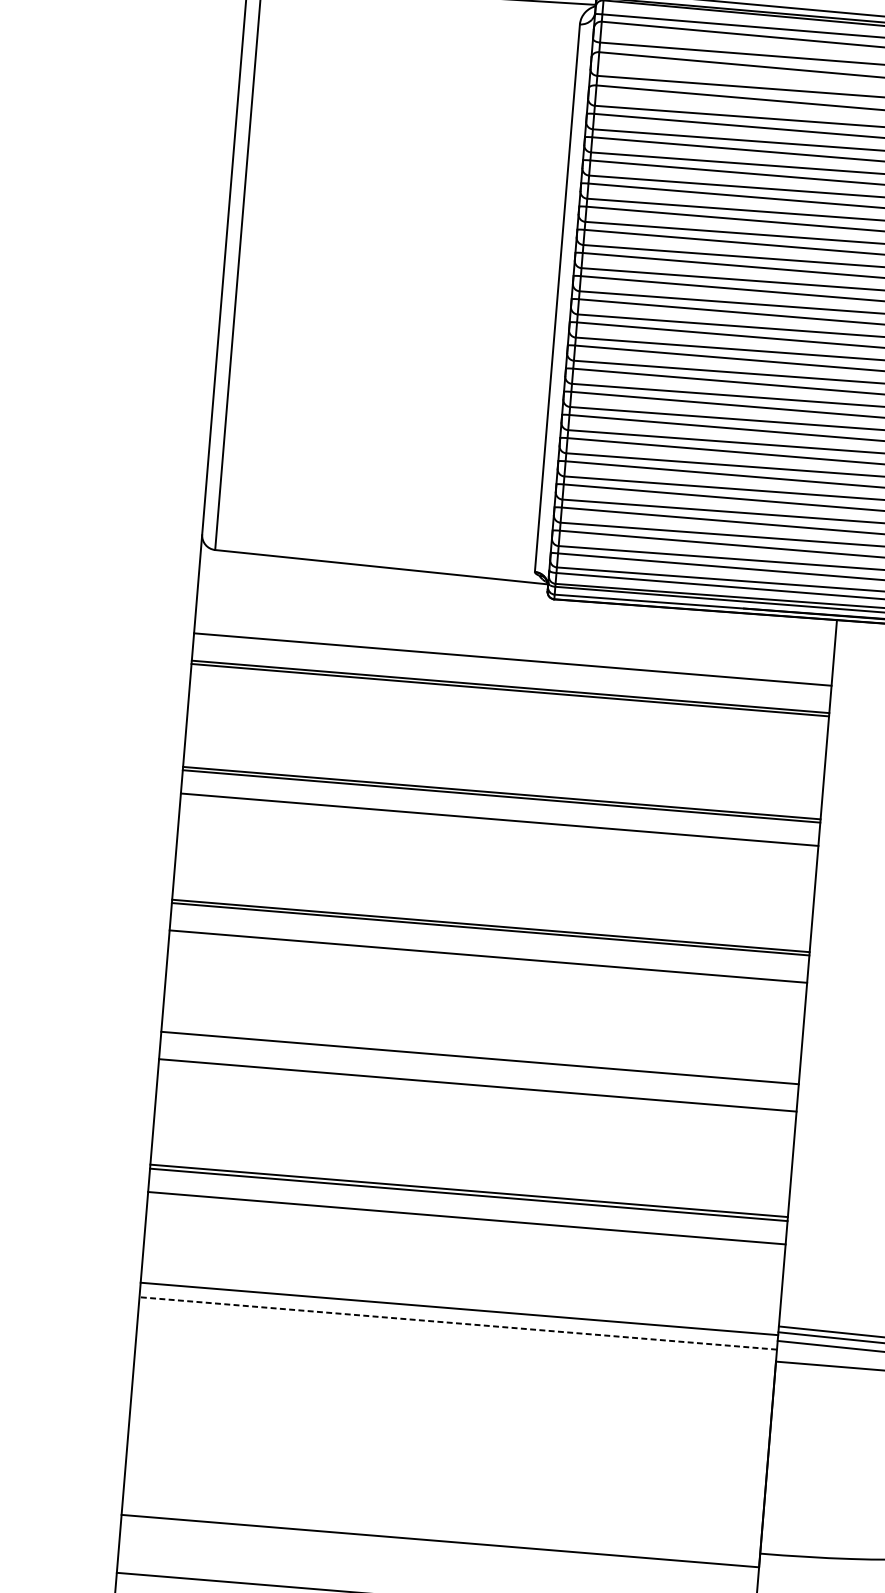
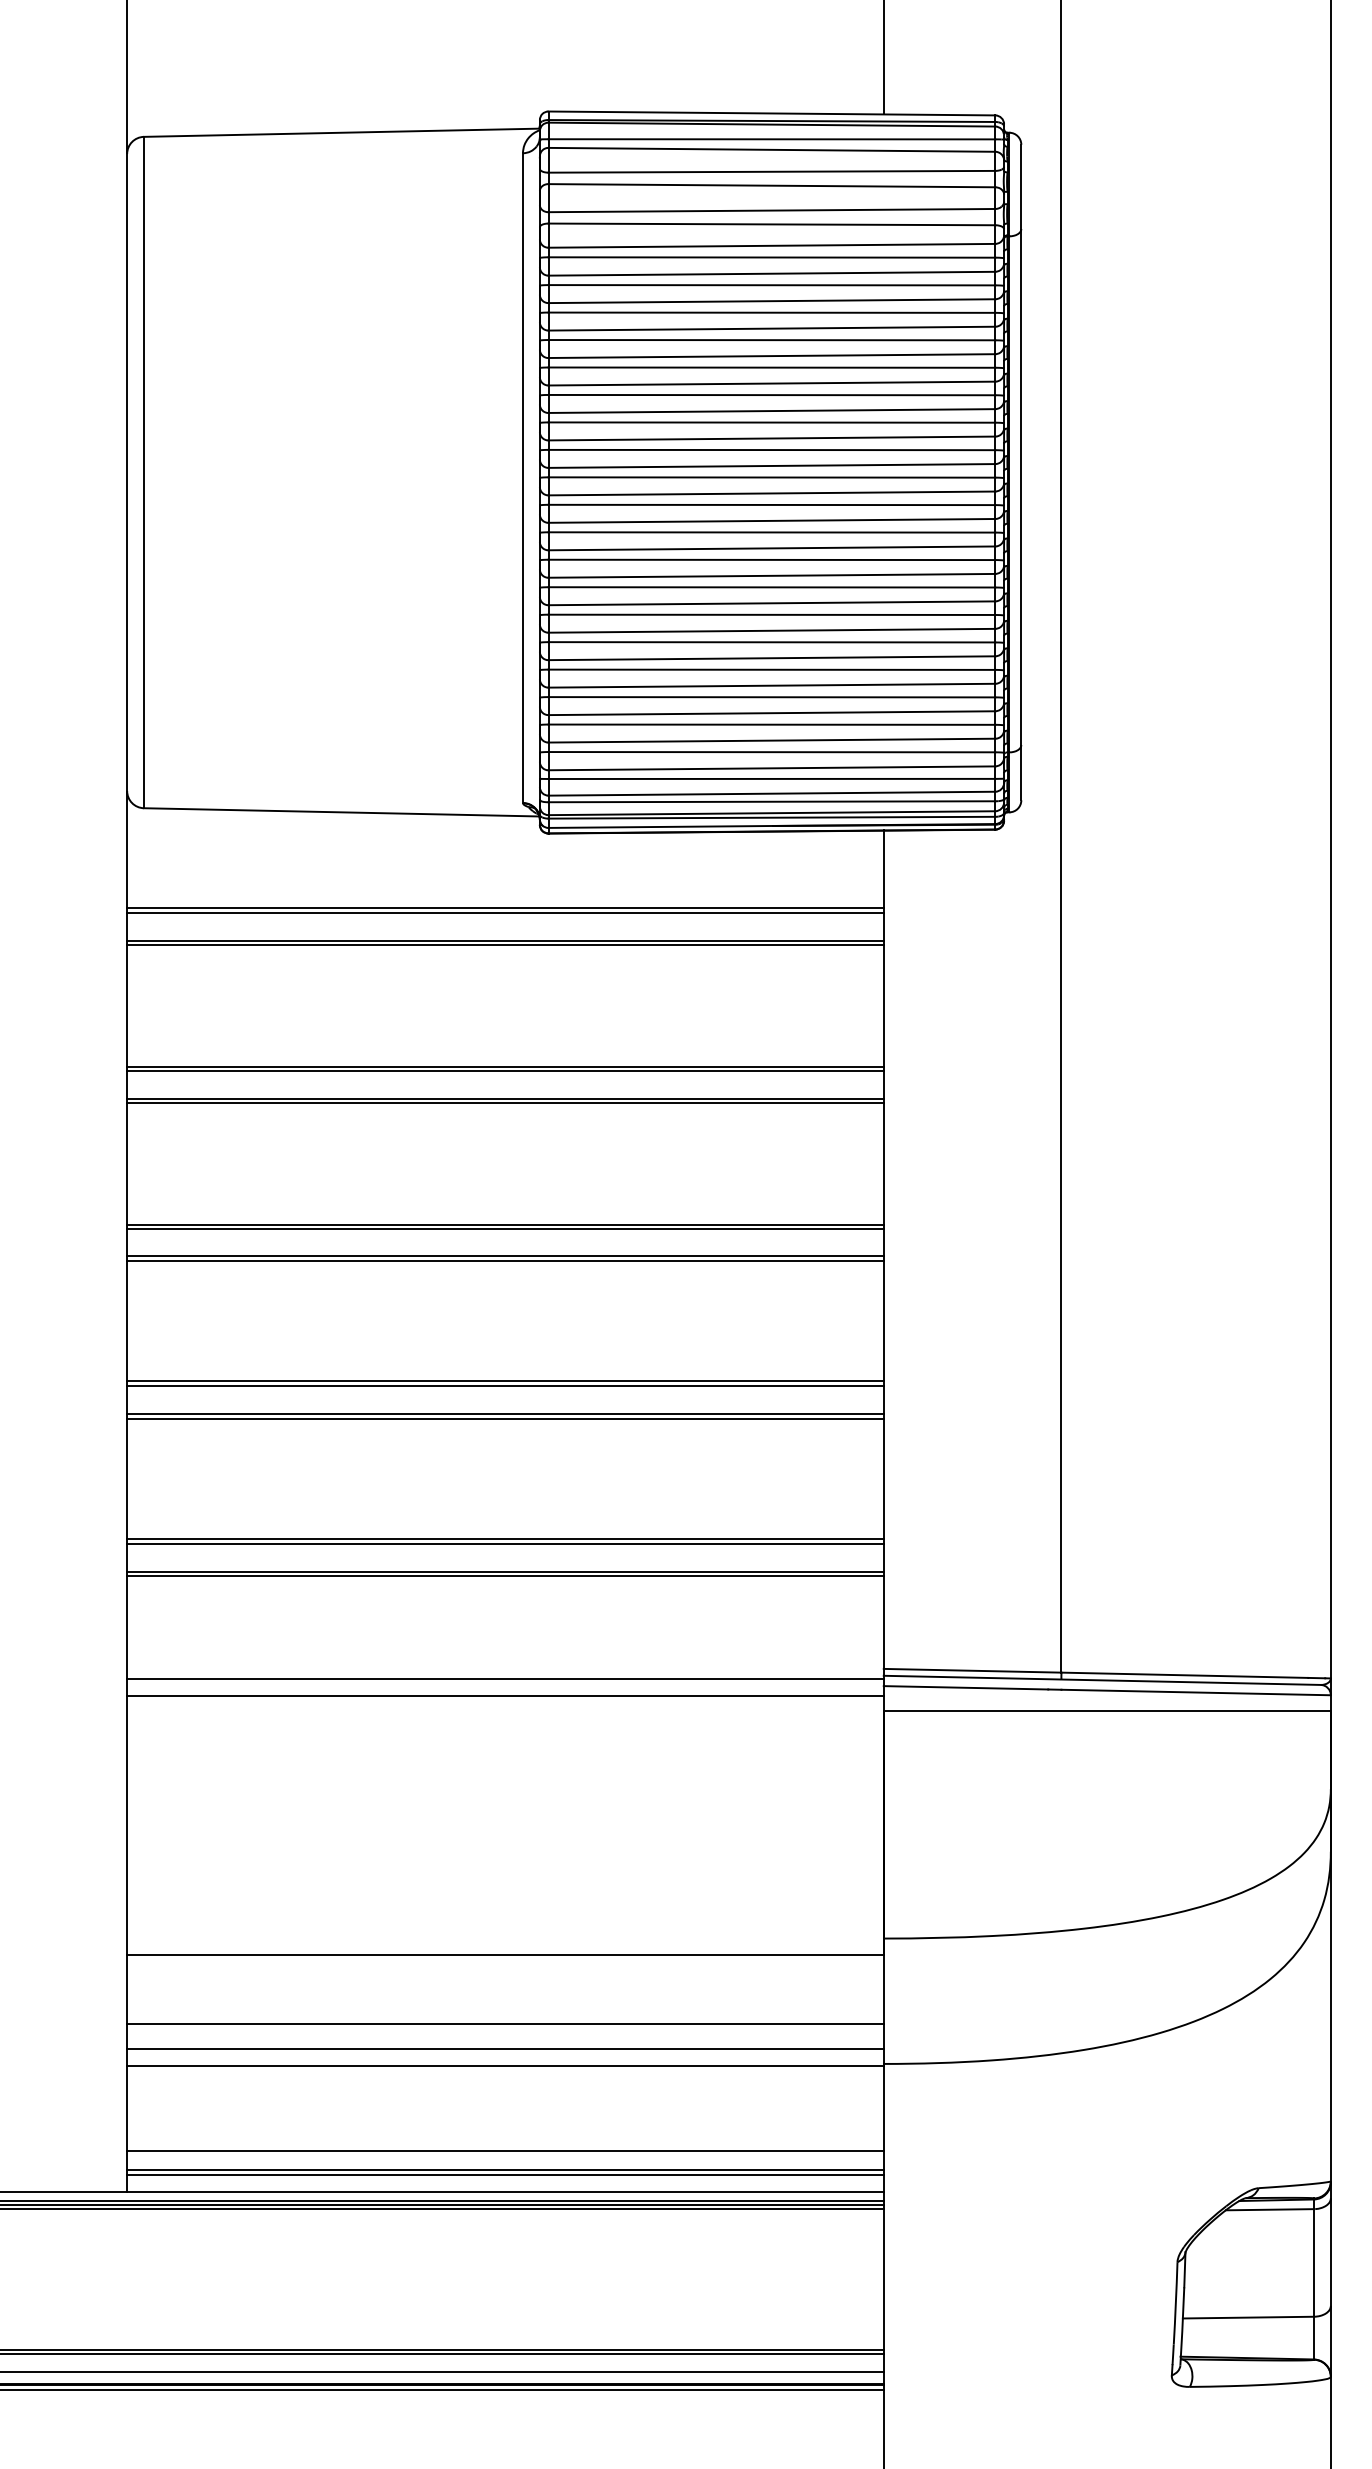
line: (512, 663) -> (505, 913), added
line: (499, 823) -> (505, 1102), added
line: (488, 952) -> (505, 1256), added
line: (479, 1062) -> (505, 1386), added
line: (477, 1089) -> (505, 1418), added
line: (466, 1222) -> (505, 1576), added
line: (457, 1323) -> (504, 1696), dashed -> solid

